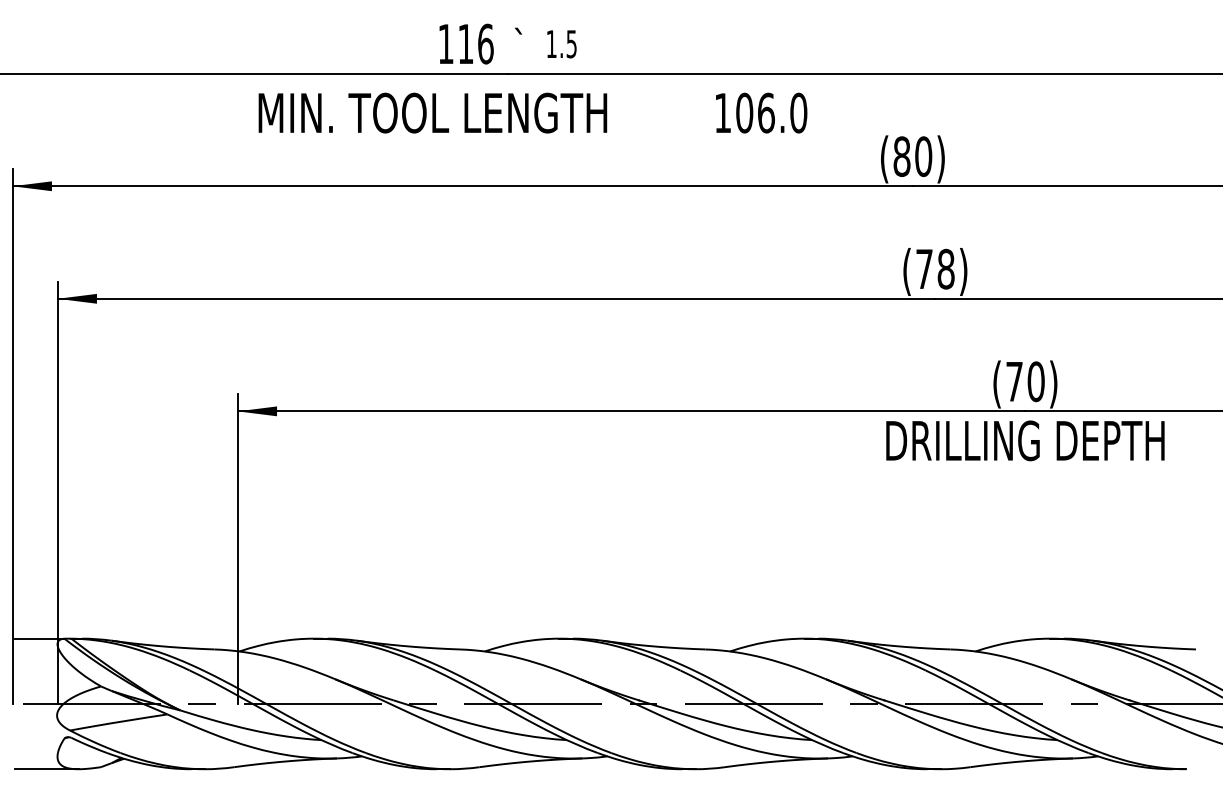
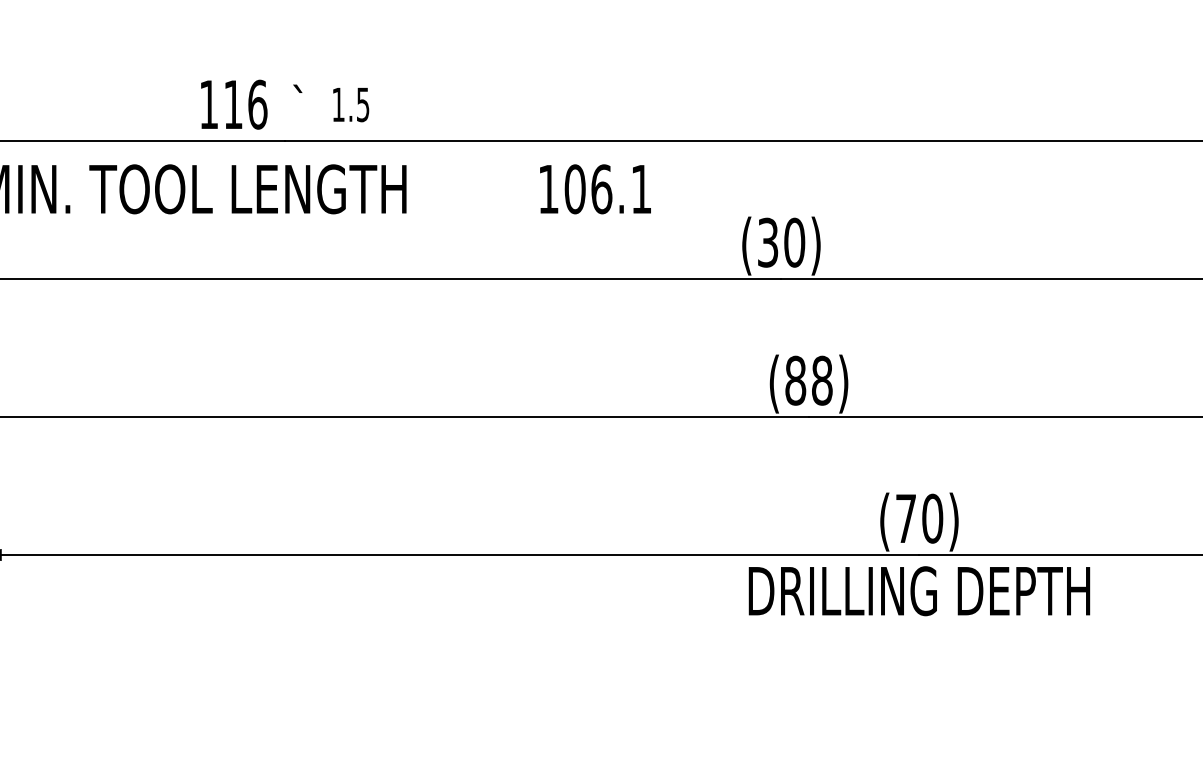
text: (798, 112) -> (641, 188), 106.0 -> 106.1
text: (901, 156) -> (767, 242), (80) -> (30)
text: (924, 268) -> (795, 379), (78) -> (88)

